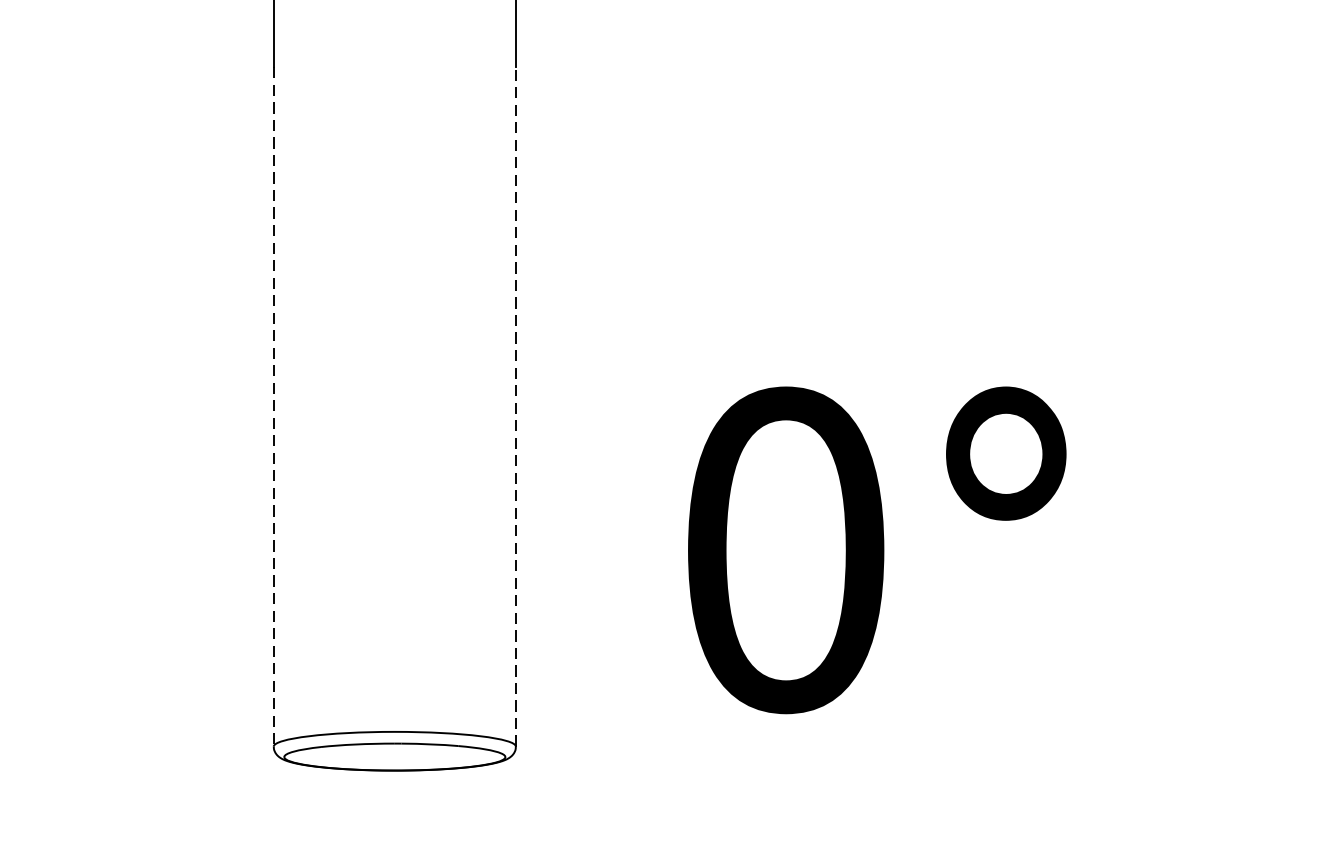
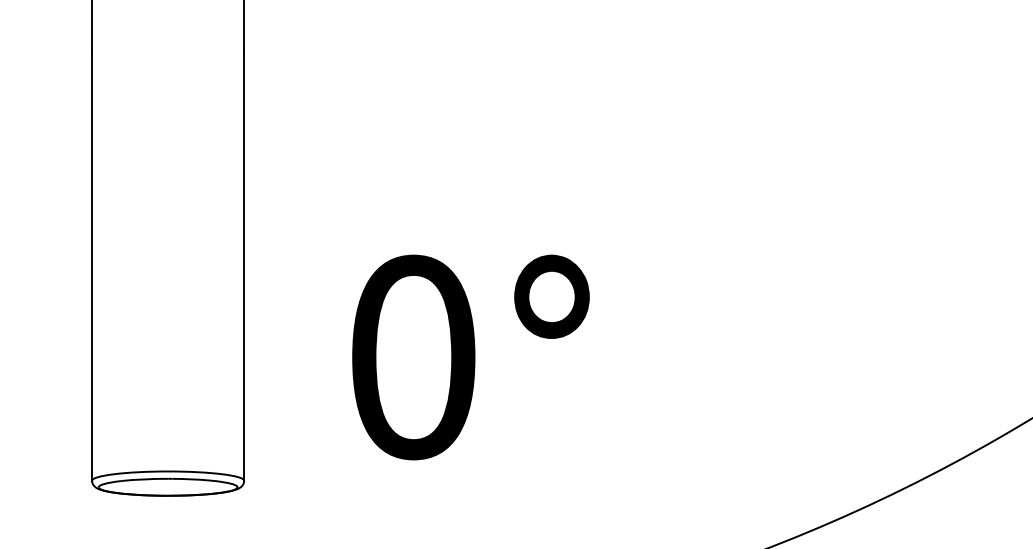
line: (516, 406) -> (244, 267), dashed -> solid
line: (274, 408) -> (92, 268), dashed -> solid

